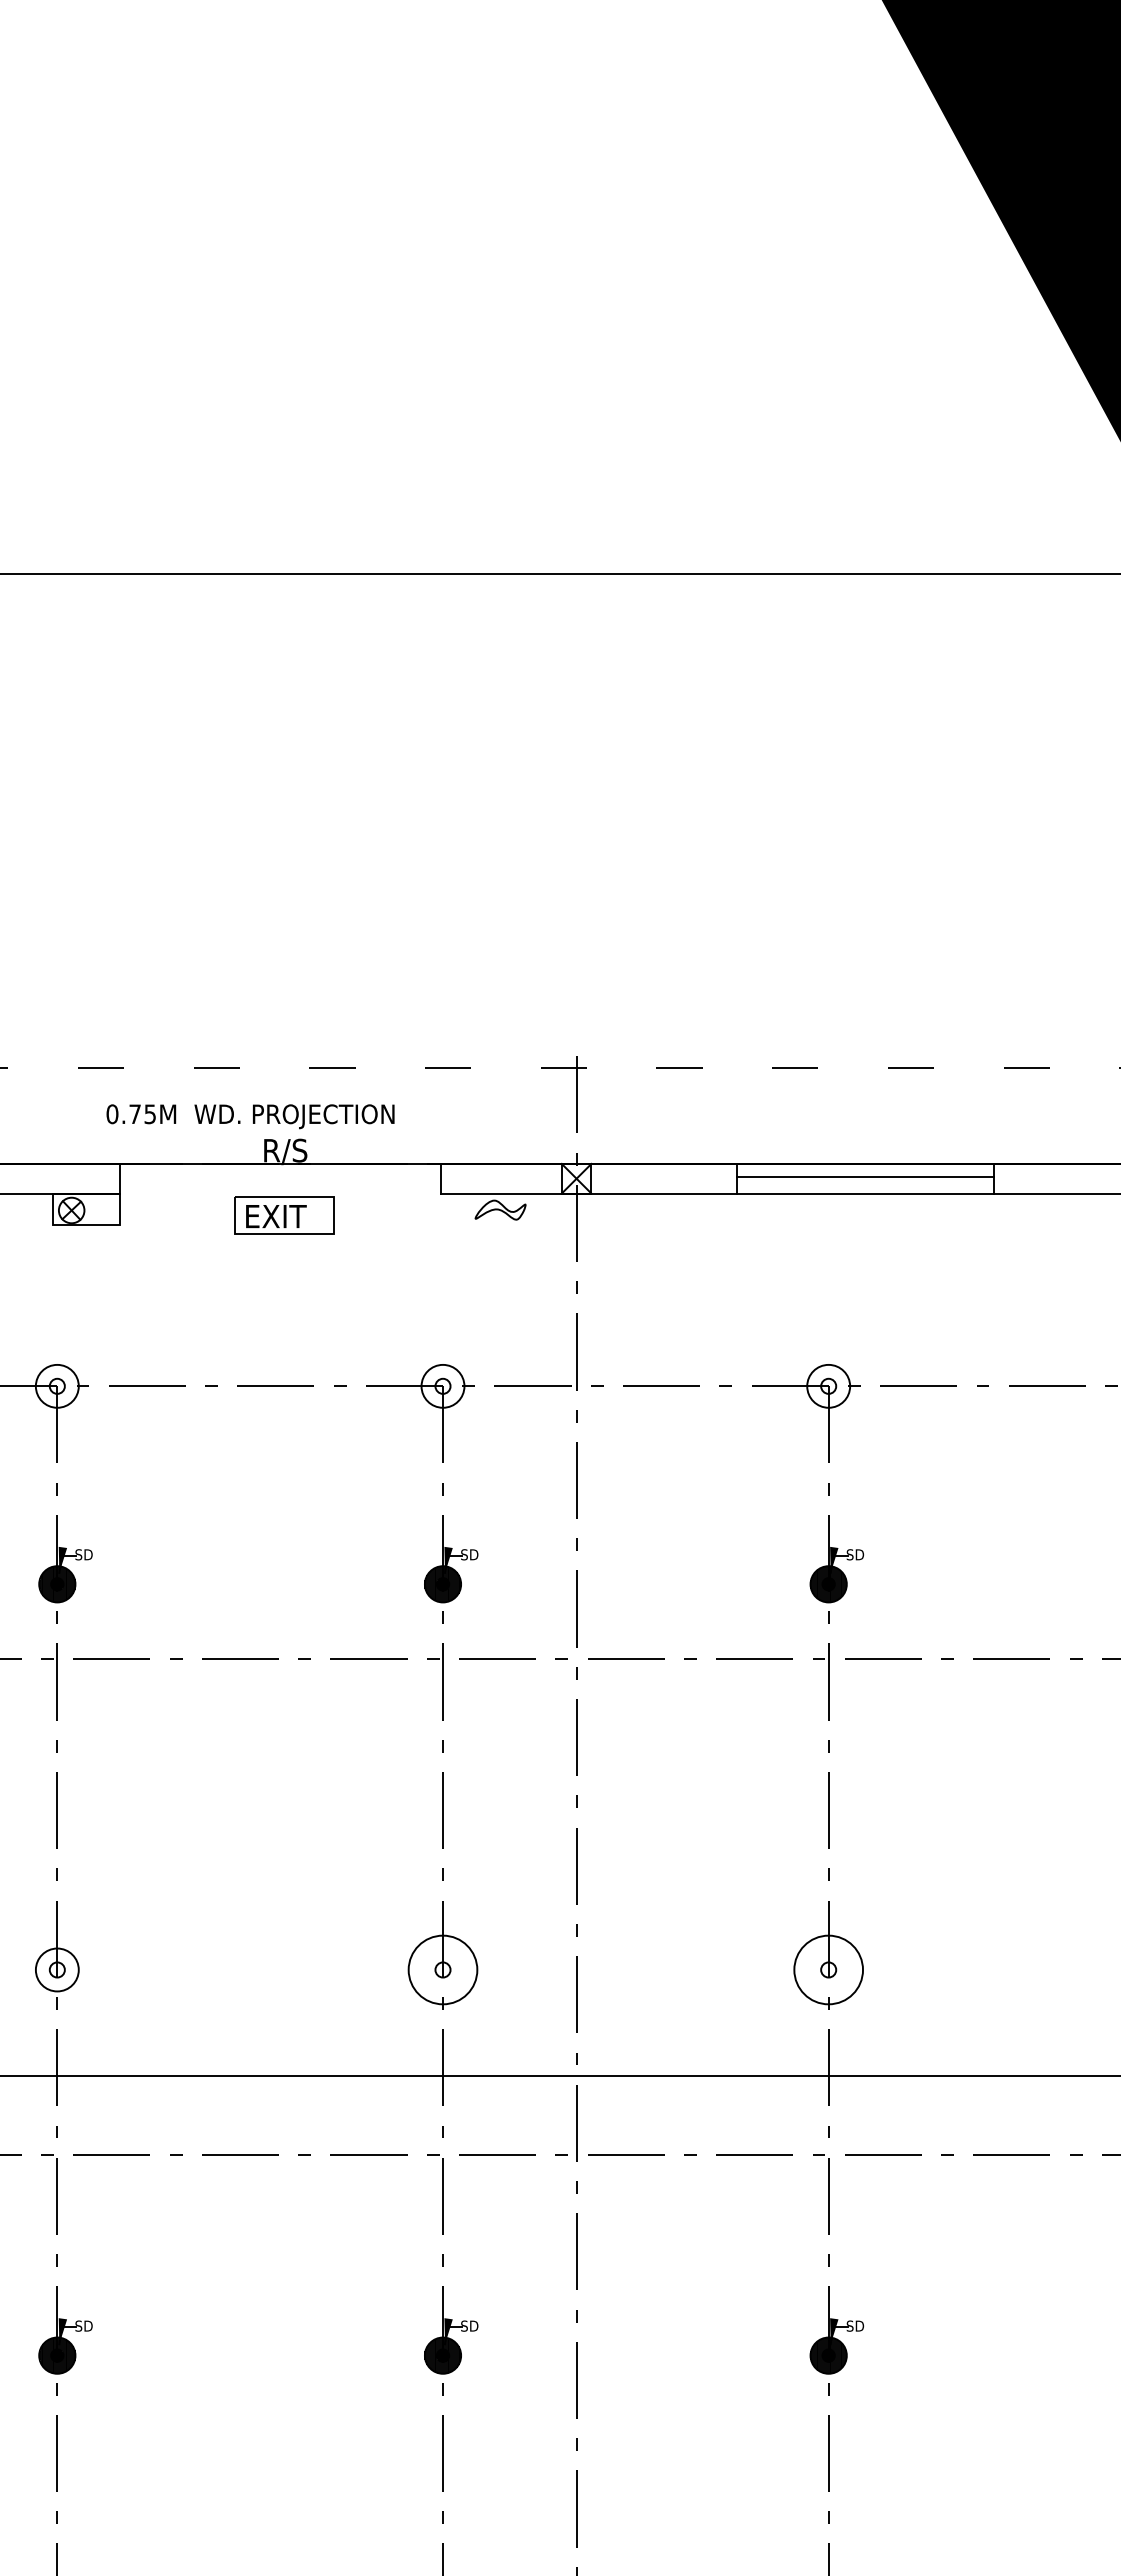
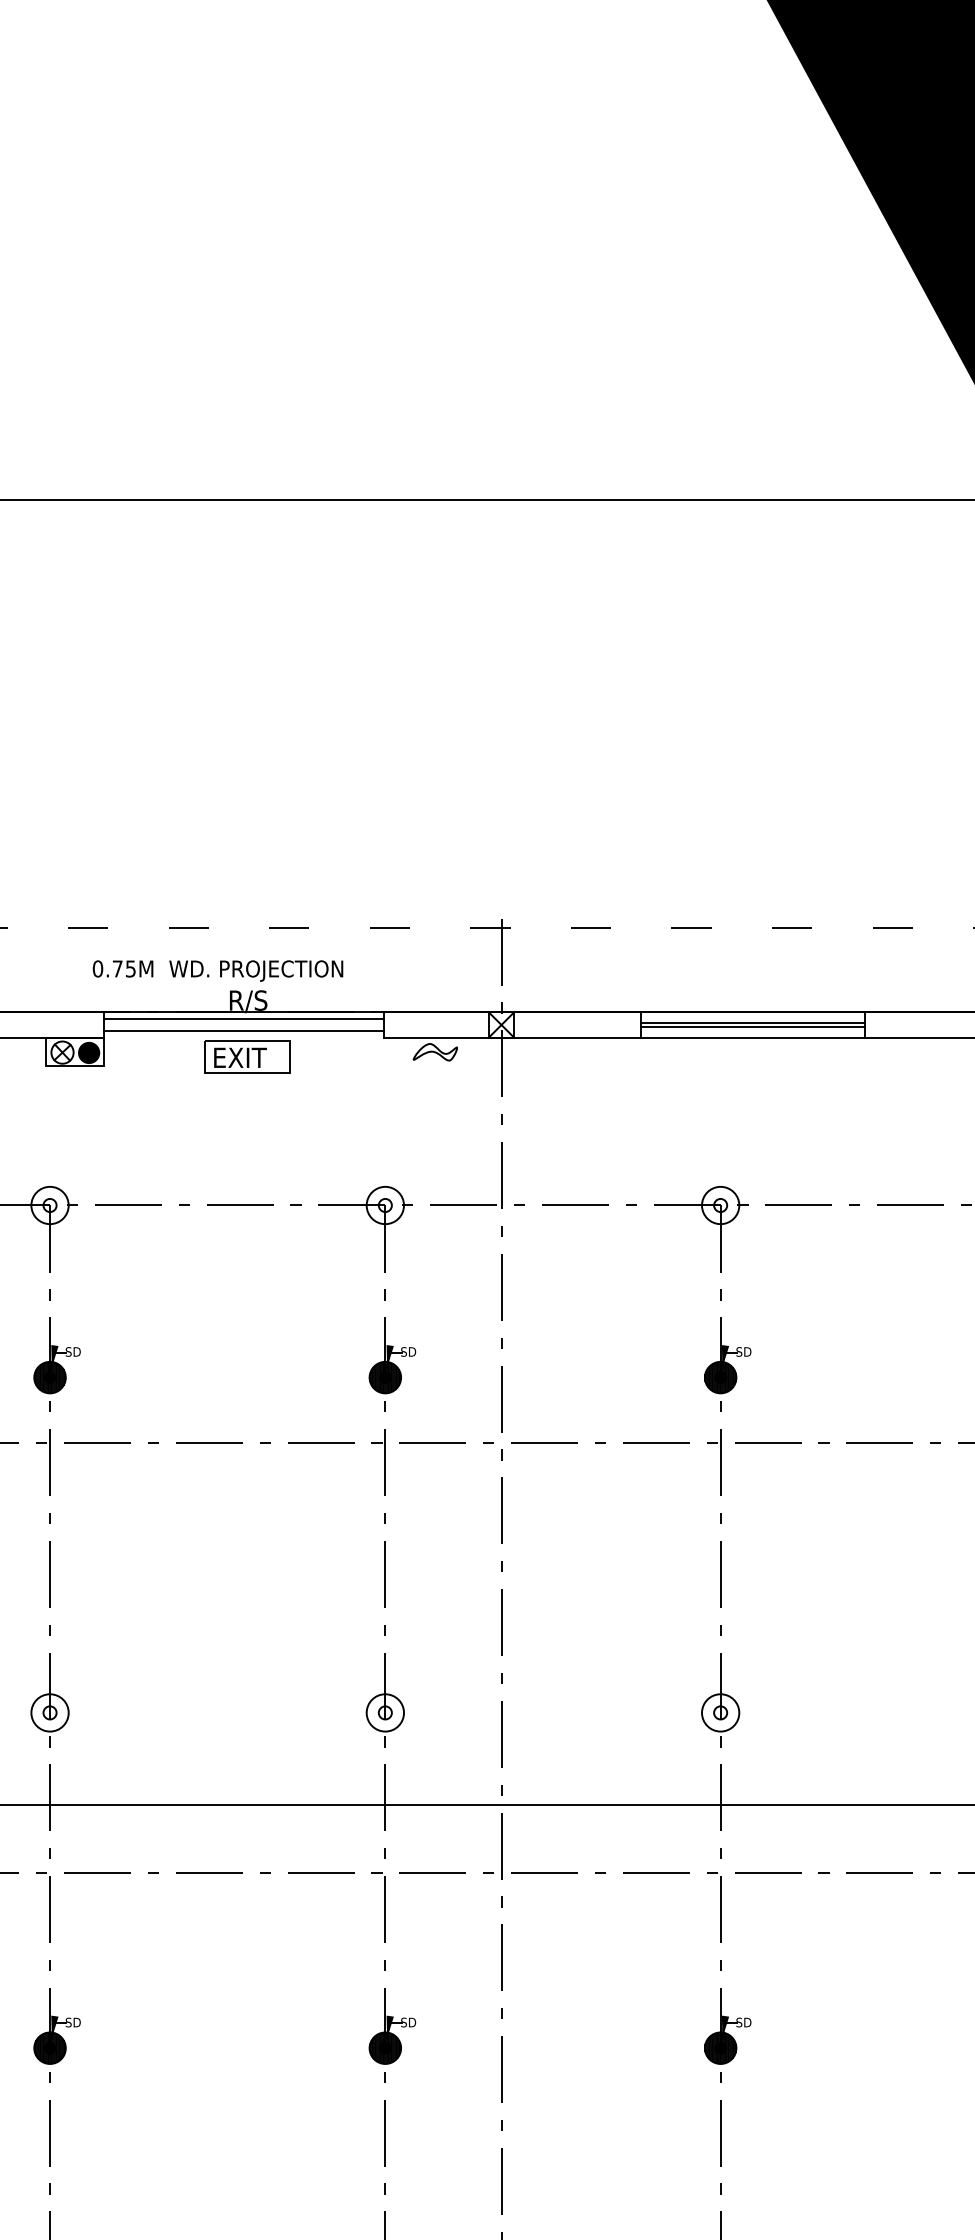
line: (279, 1172) -> (243, 1019), added
line: (865, 1180) -> (752, 1026), added
line: (279, 1185) -> (243, 1030), added
fill: (102, 1210) -> (89, 1052), added
circle: (442, 1969) -> (384, 1712), size x0.62
circle: (828, 1969) -> (720, 1712), size x0.62

